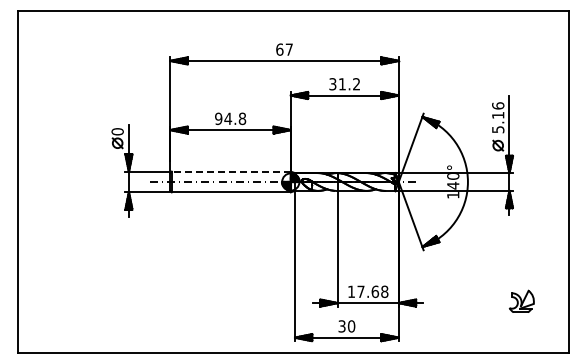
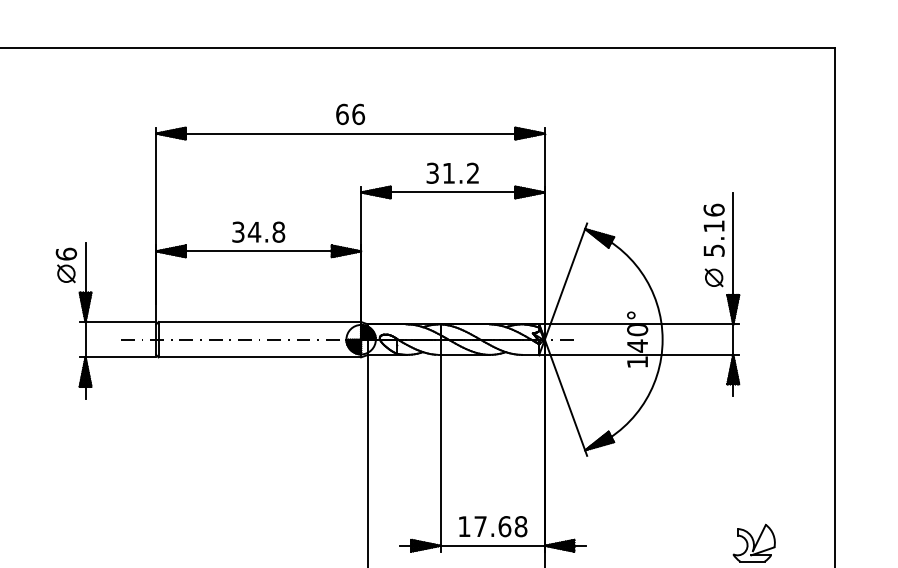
text: (289, 49) -> (358, 114), 67 -> 66
text: (218, 118) -> (238, 231), 94.8 -> 34.8
text: (117, 131) -> (66, 253), 0 -> 6
line: (231, 171) -> (260, 321), dashed -> solid

